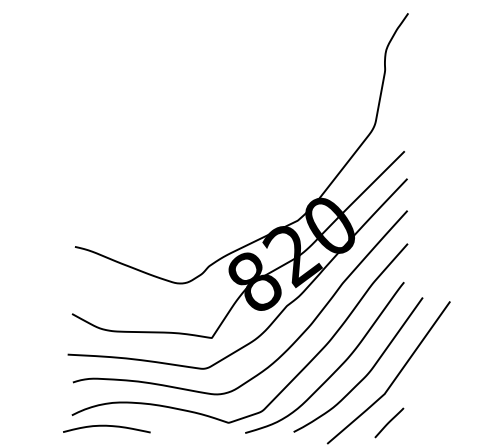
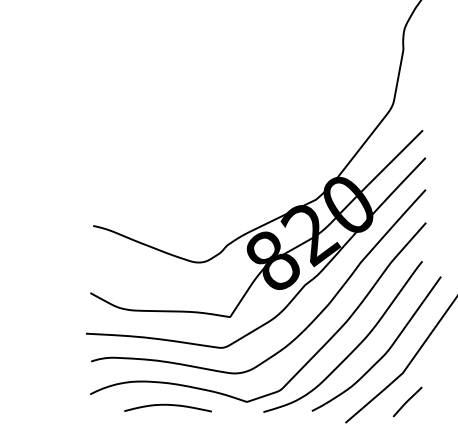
curve: (106, 426) -> (167, 405), moved

